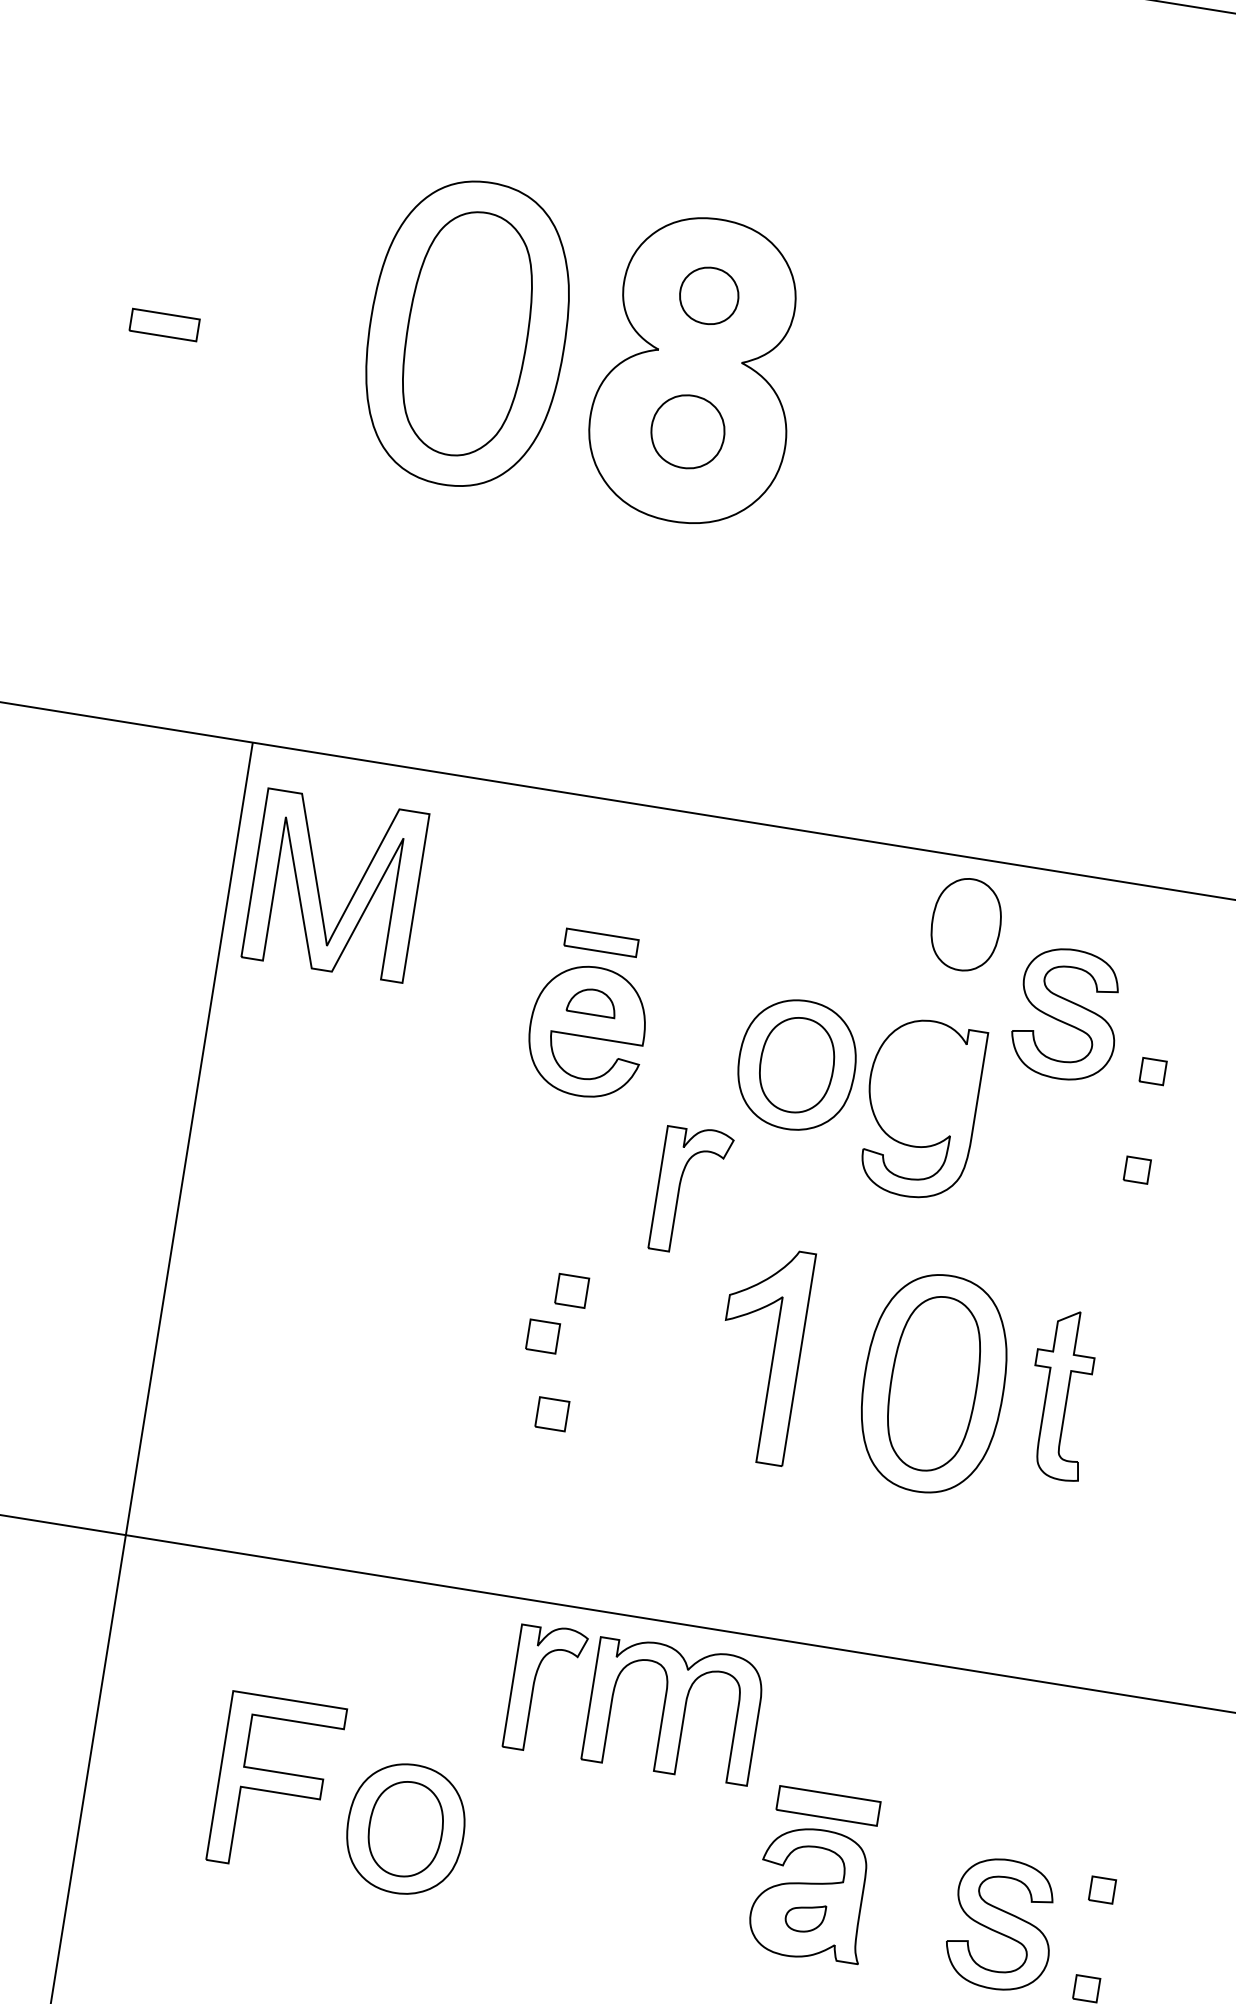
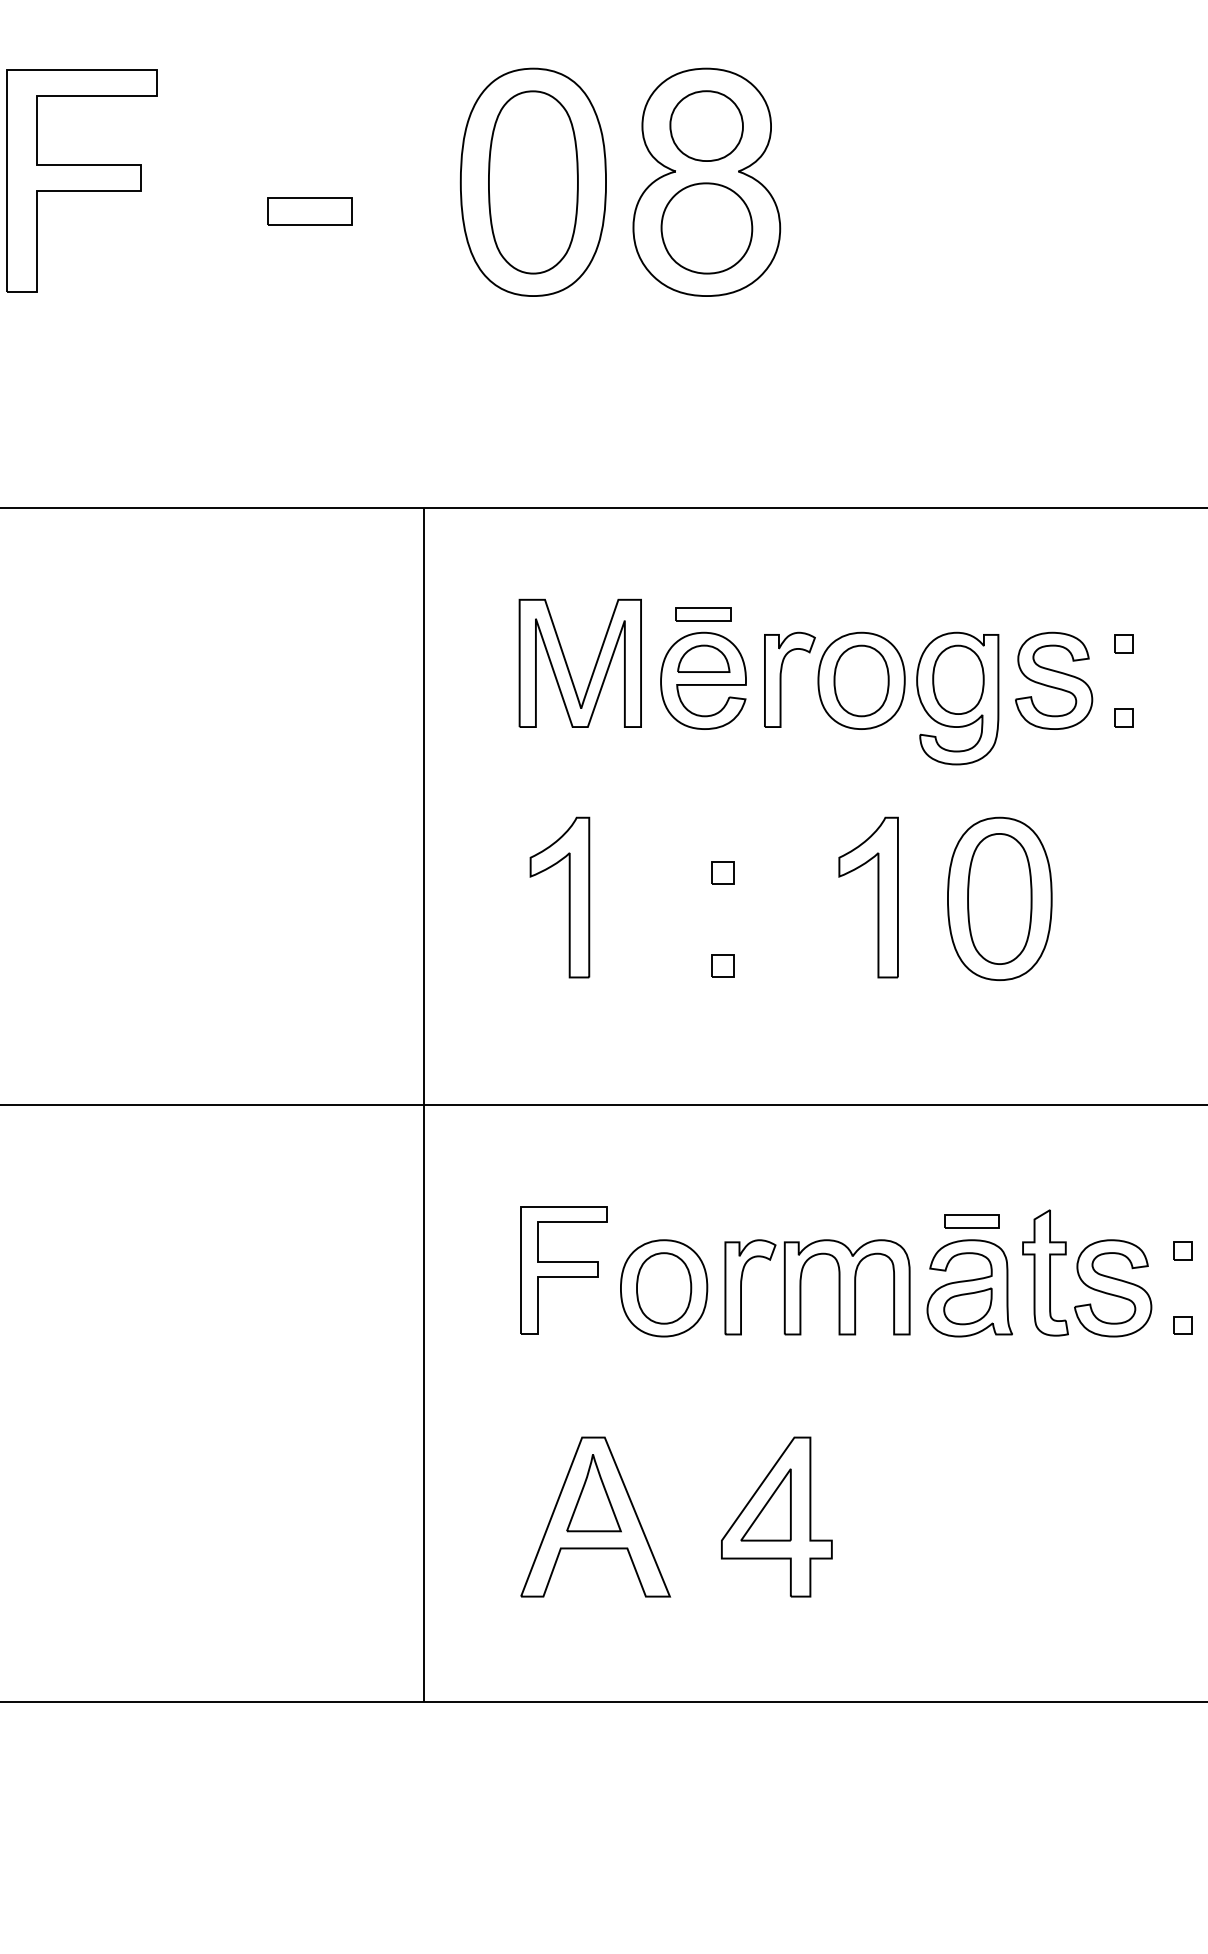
part: (709, 295) -> (706, 125), size x1.67
part: (164, 324) -> (309, 211), size x1.67
part: (687, 431) -> (706, 228), size x1.67
part: (319, 887) -> (568, 666), moved
part: (966, 924) -> (958, 679), moved
part: (591, 1001) -> (703, 658), size x1.43
part: (1067, 1013) -> (1054, 680), moved
part: (680, 1188) -> (781, 679), moved
part: (362, 1290) -> (568, 897), added
part: (542, 1335) -> (706, 909), removed
part: (1061, 1393) -> (1045, 1272), moved
part: (613, 1700) -> (801, 1287), moved
part: (827, 1805) -> (971, 1221), size x0.71
part: (804, 1917) -> (967, 1306), size x1.67

